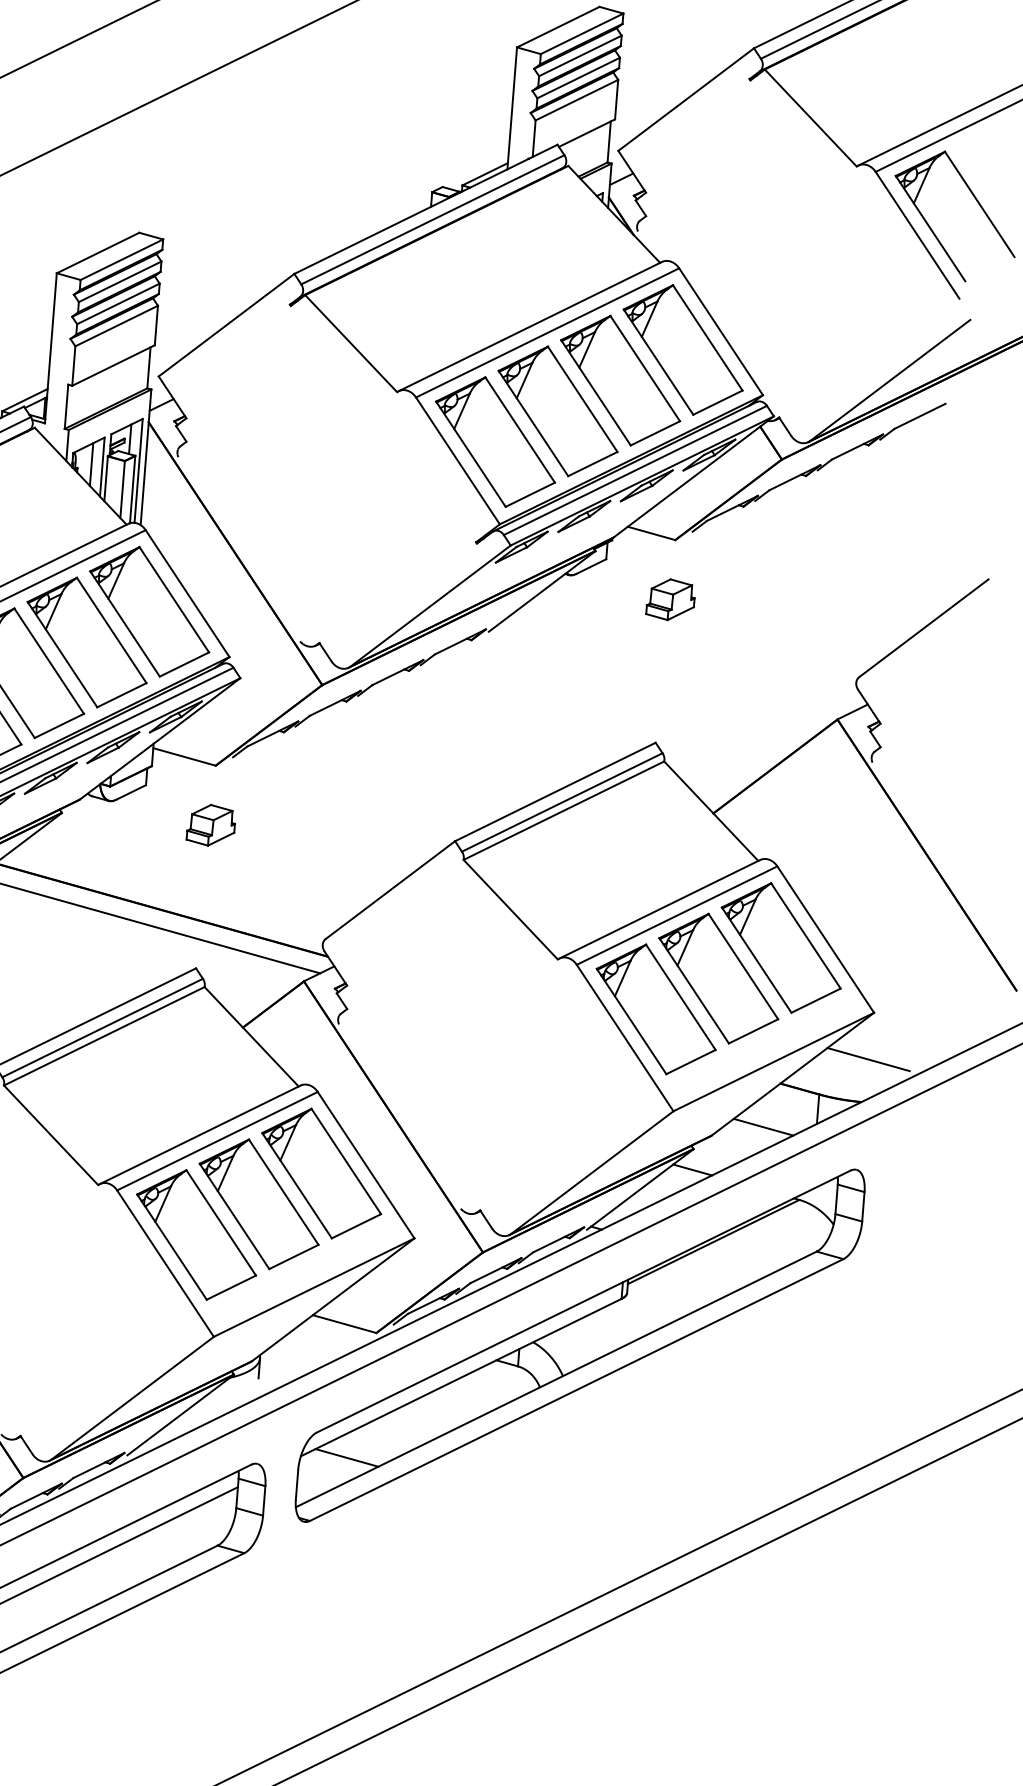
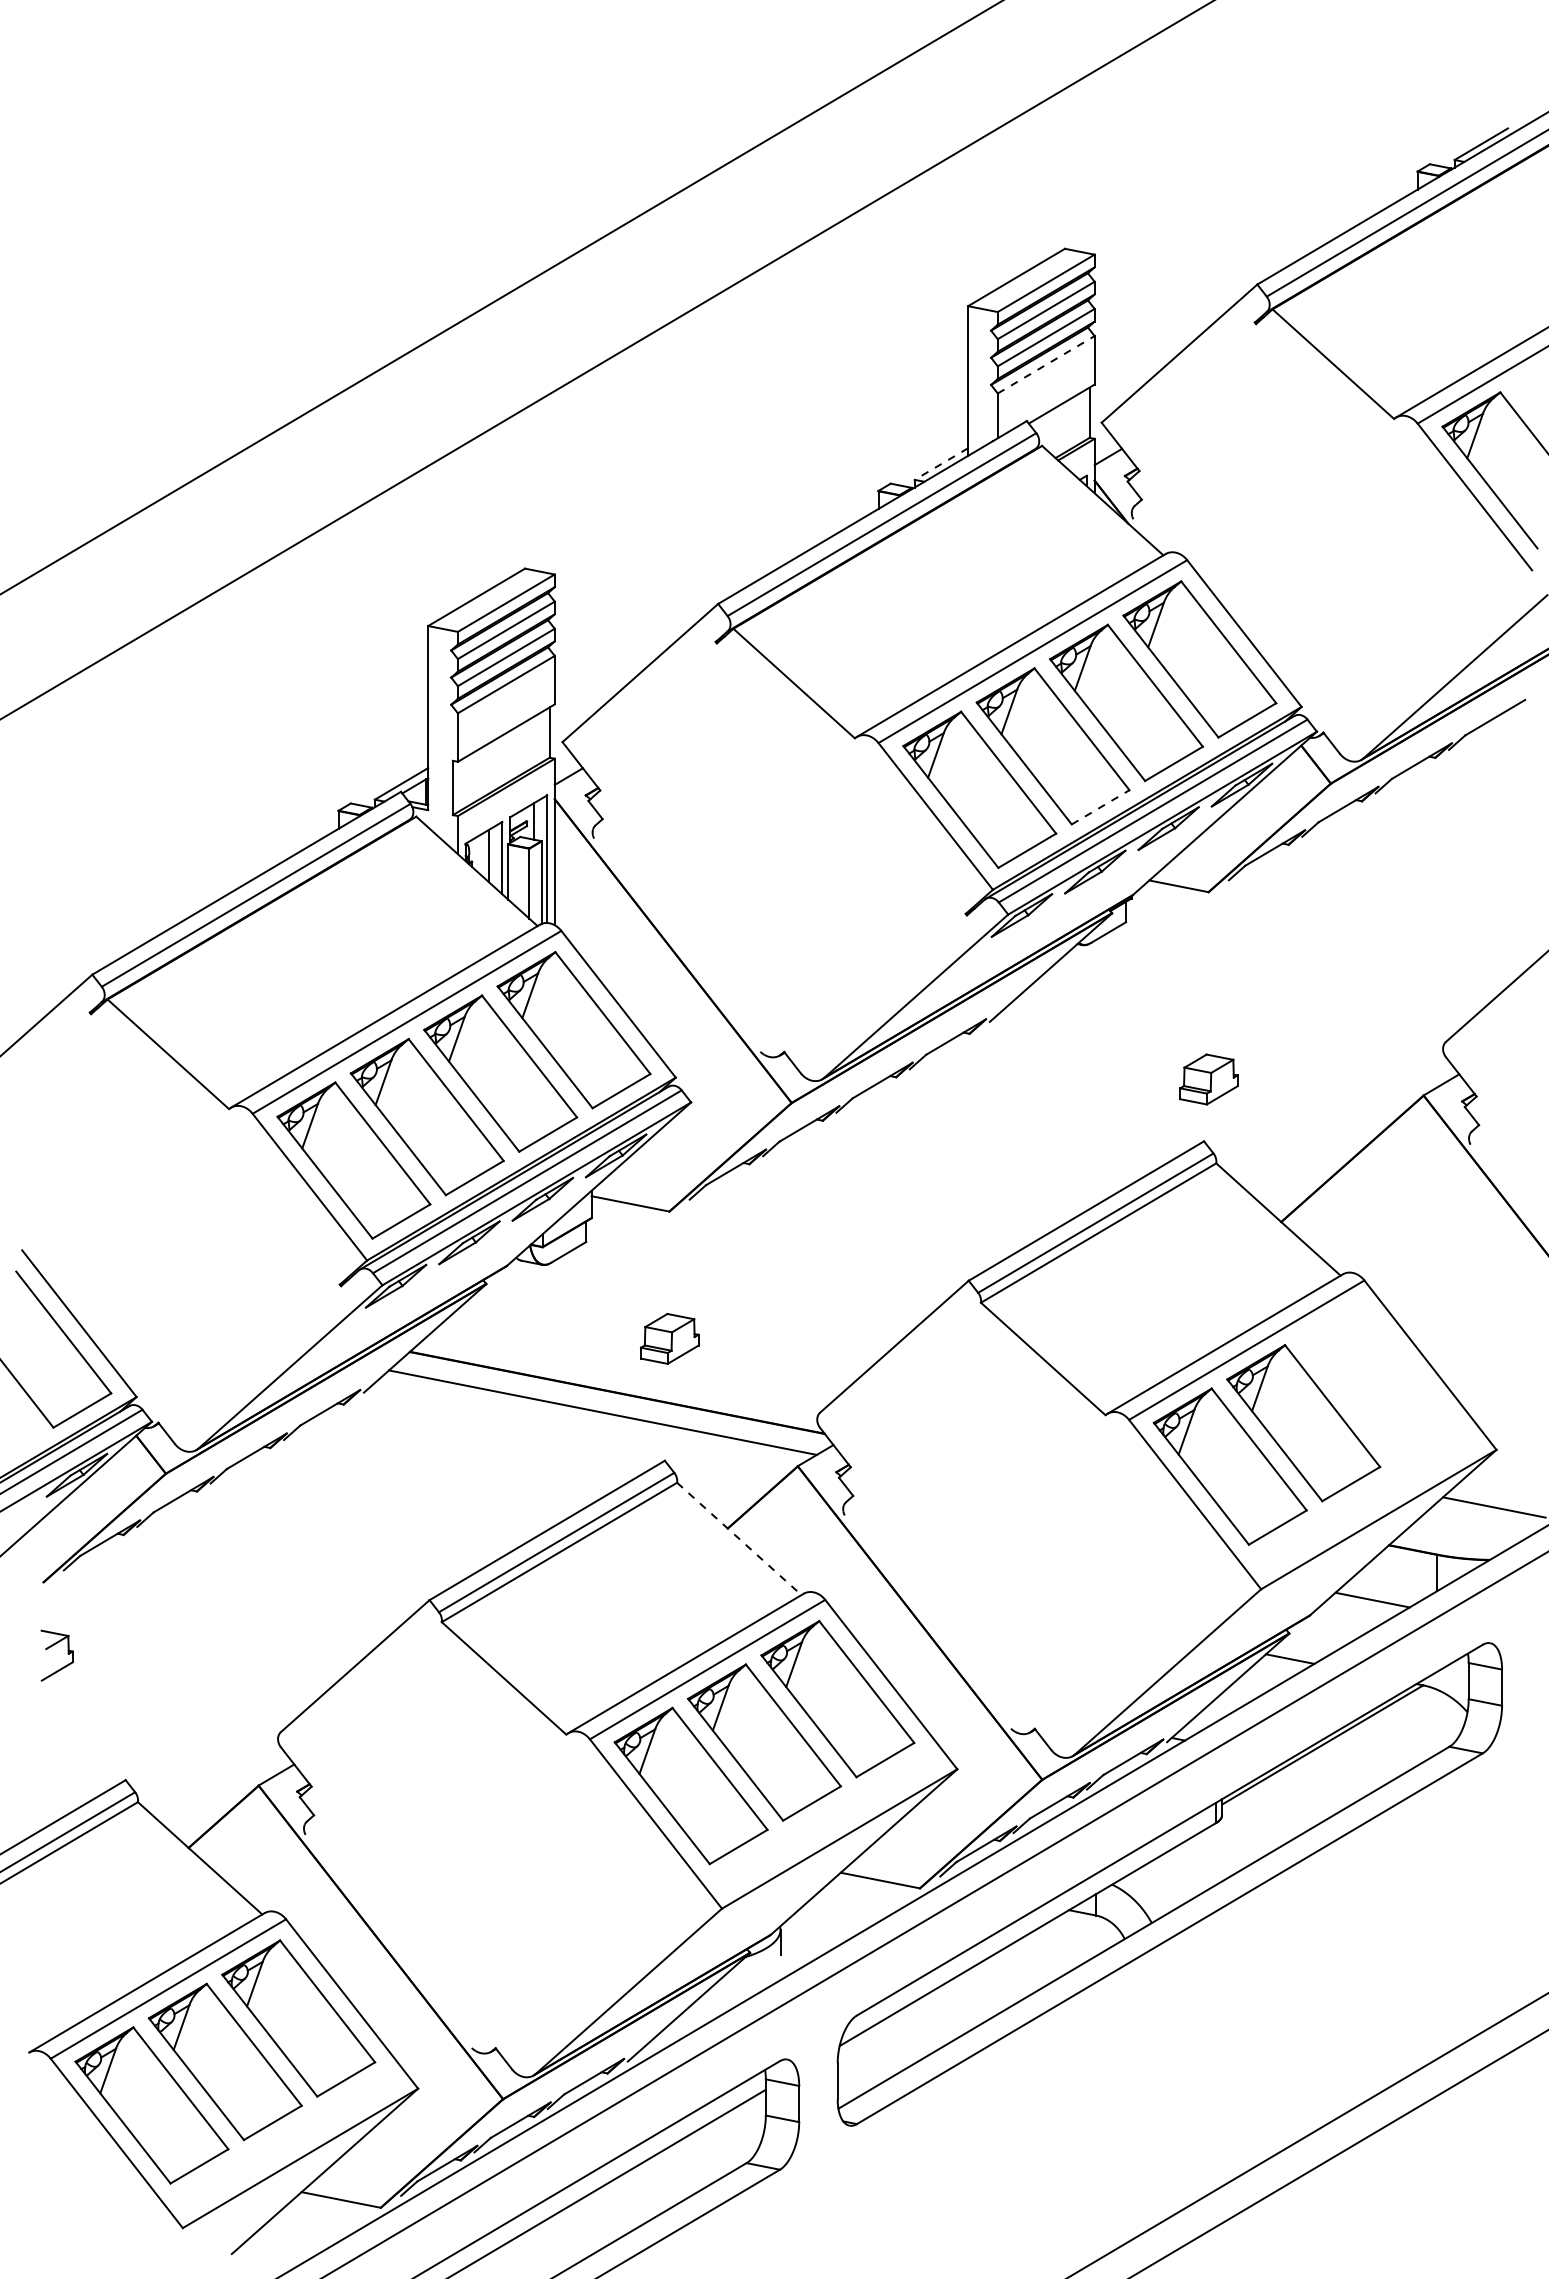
line: (577, 99) -> (1046, 364), solid -> dashed
line: (485, 174) -> (941, 464), solid -> dashed
line: (592, 464) -> (1100, 807), solid -> dashed
part: (670, 599) -> (1208, 1079), moved
part: (211, 825) -> (669, 1338), moved
part: (780, 947) -> (1376, 1379), removed
line: (251, 1036) -> (739, 1538), solid -> dashed
line: (346, 1457) -> (895, 2043), removed

